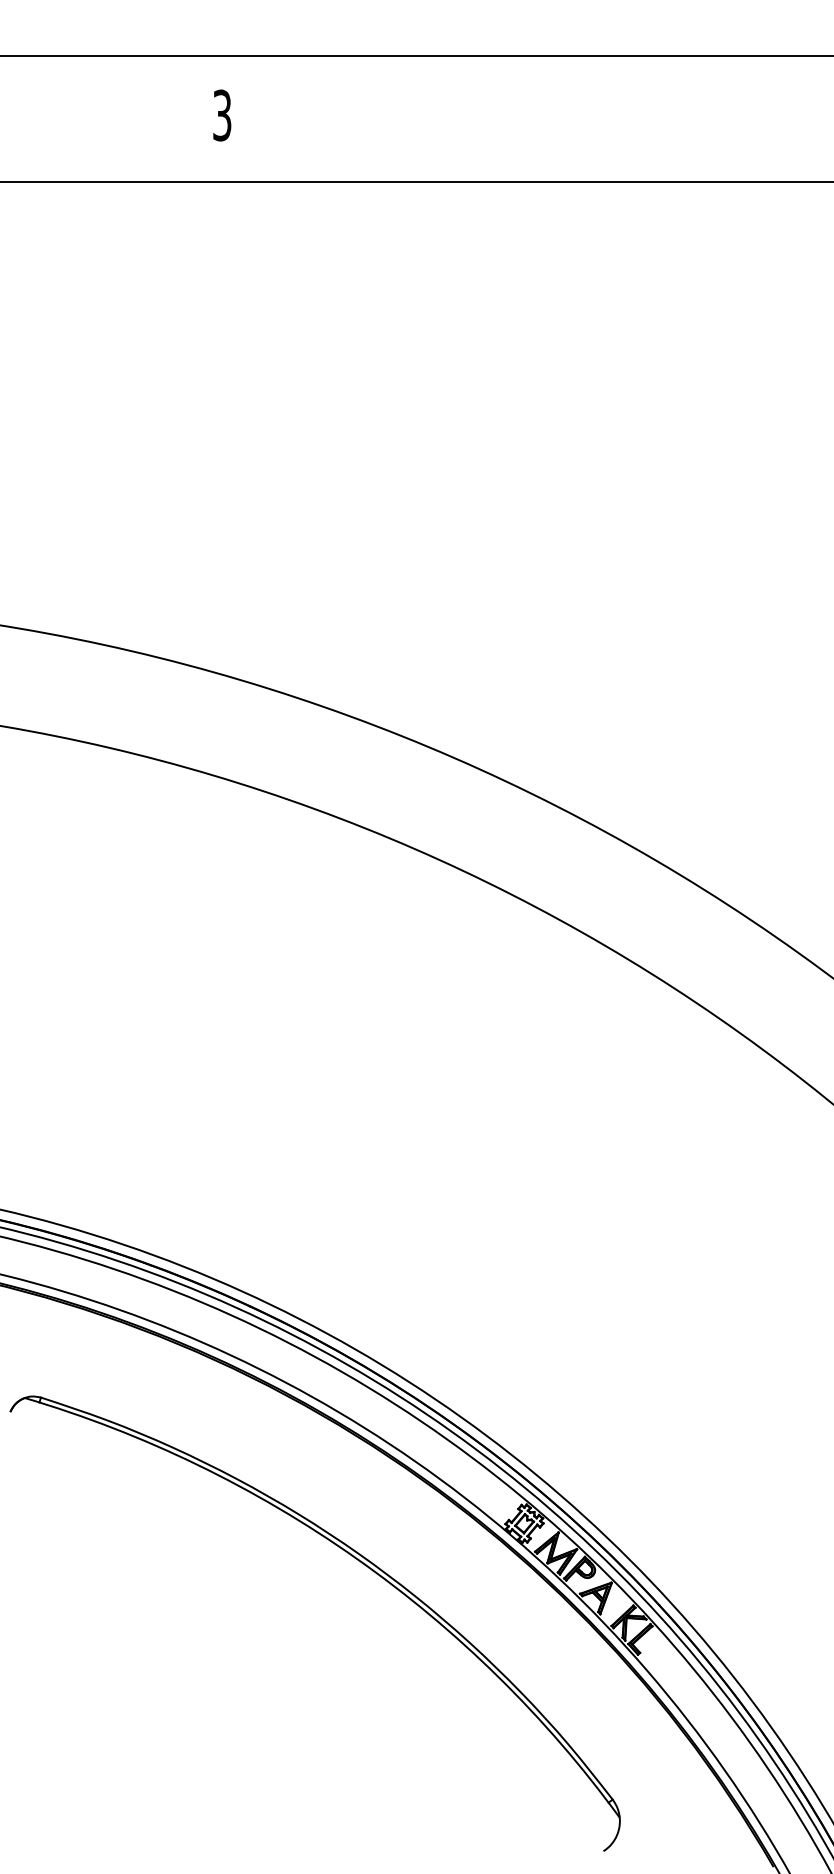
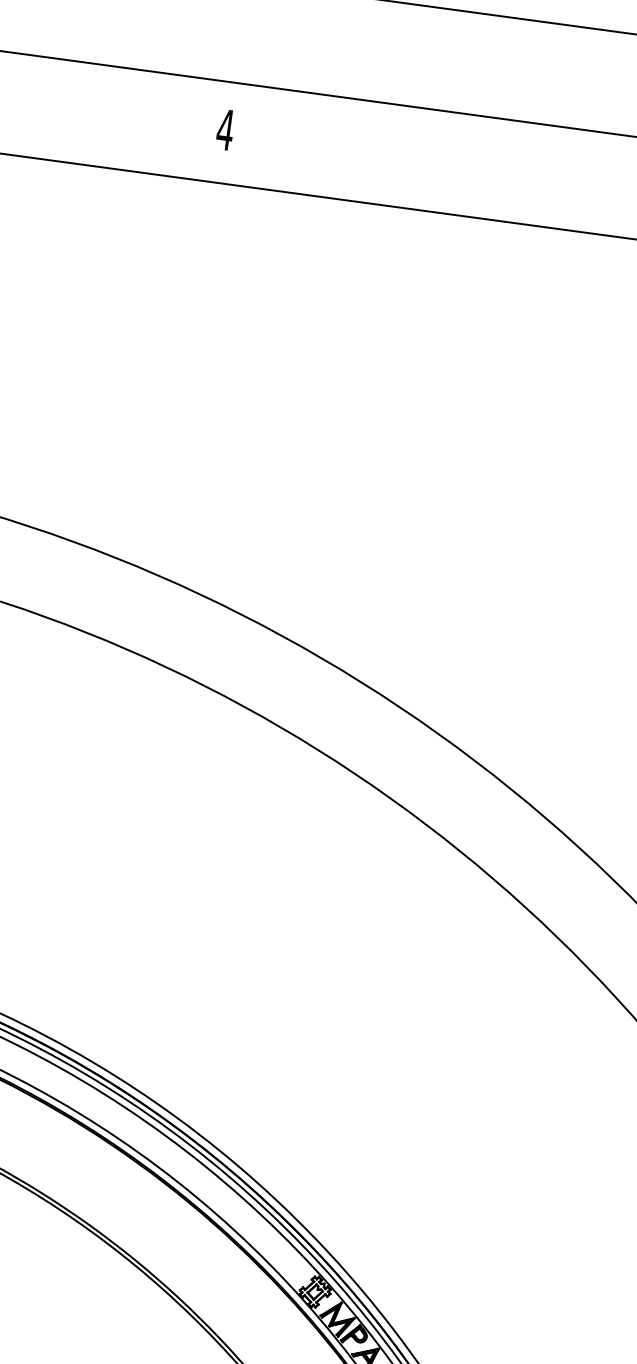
text: (222, 115) -> (225, 129), 3 -> 4

